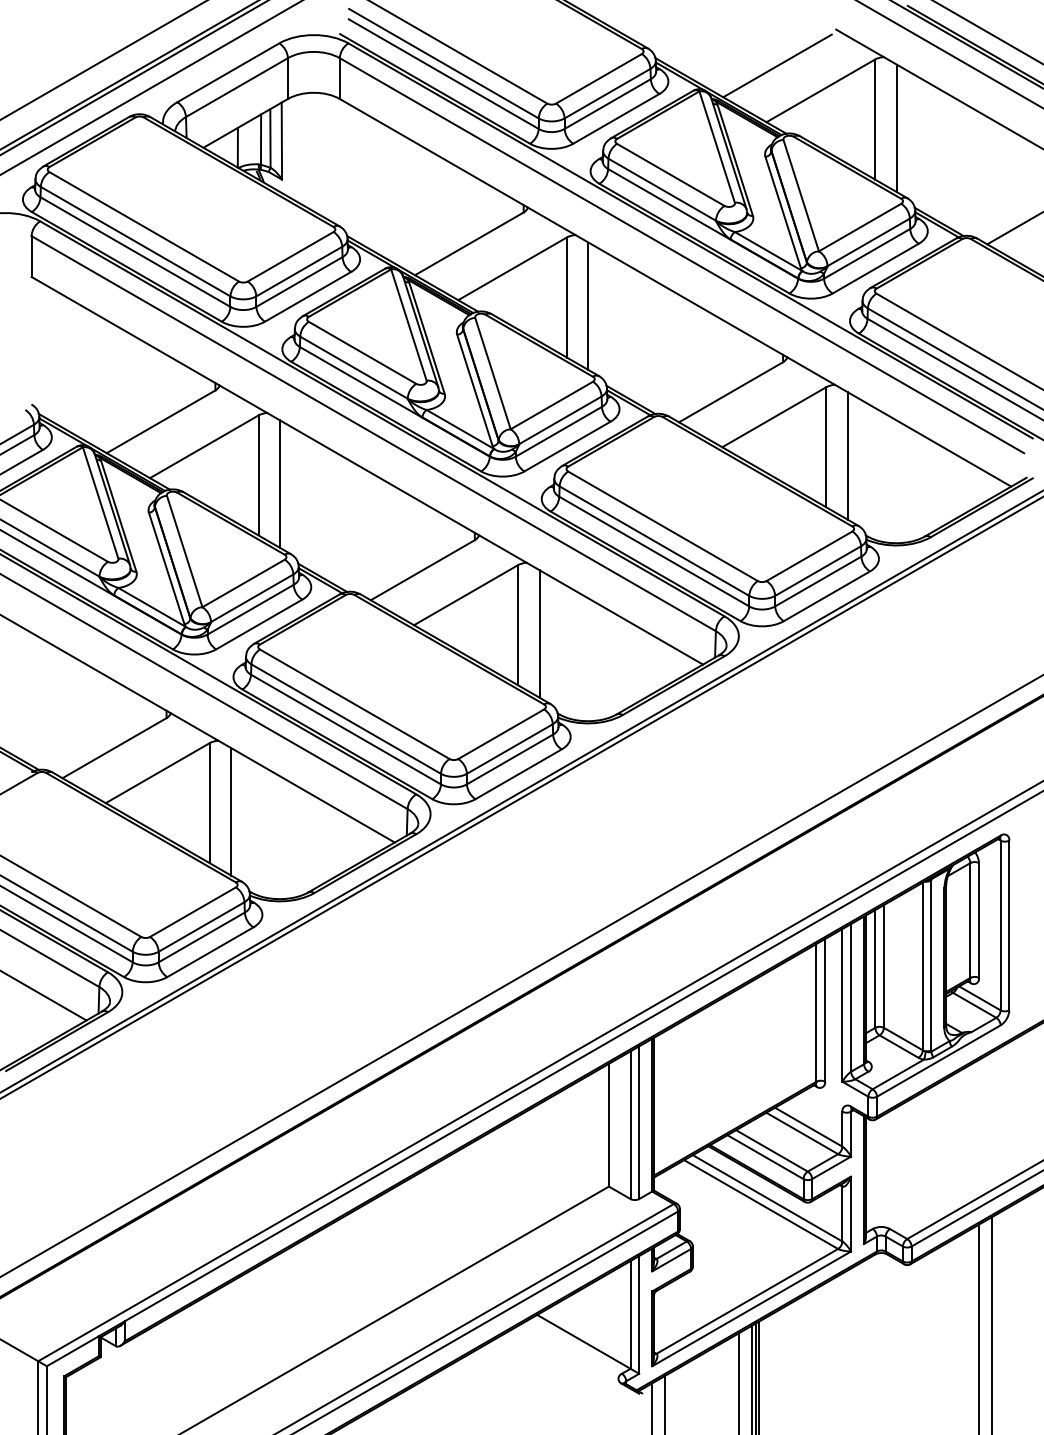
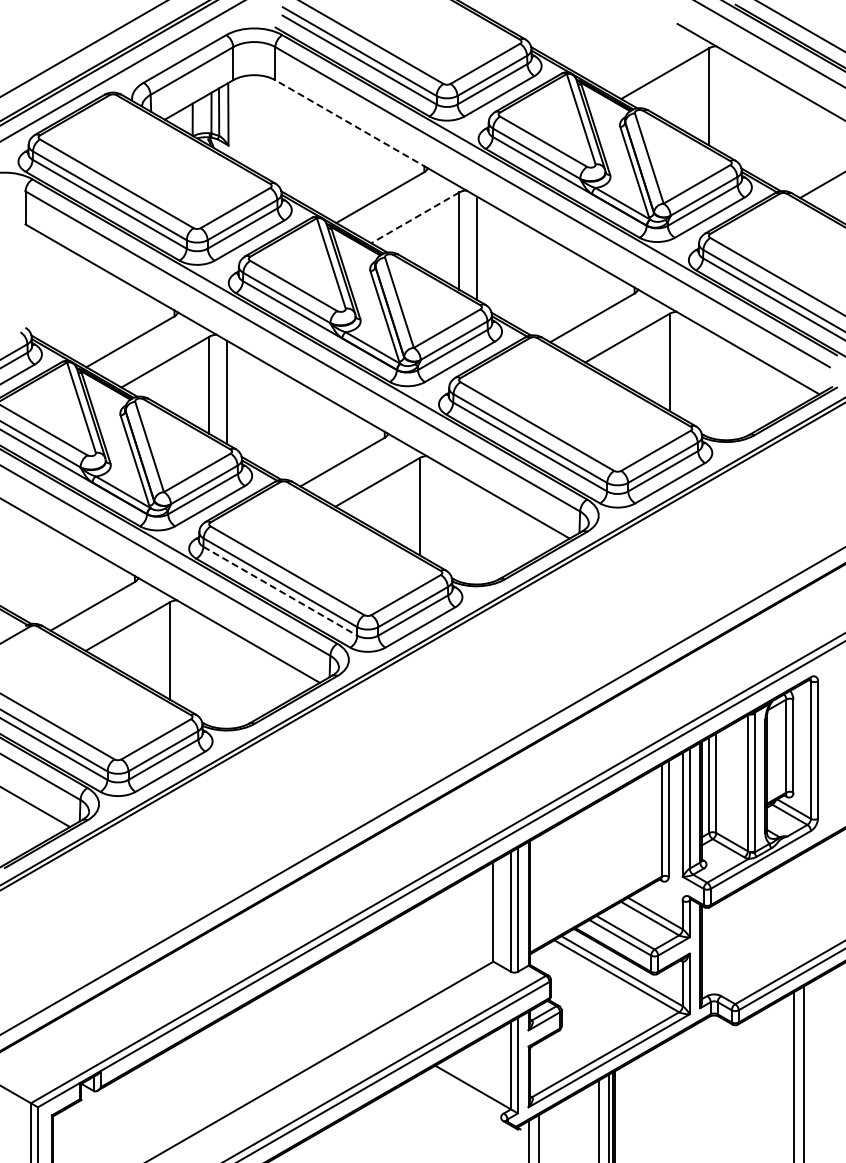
line: (778, 66) -> (630, 53), removed
line: (896, 127) -> (726, 103), removed
line: (433, 152) -> (351, 123), solid -> dashed
line: (512, 268) -> (415, 217), solid -> dashed
line: (848, 455) -> (687, 369), removed
line: (539, 633) -> (437, 513), removed
line: (346, 729) -> (280, 591), solid -> dashed
line: (231, 811) -> (187, 657), removed

